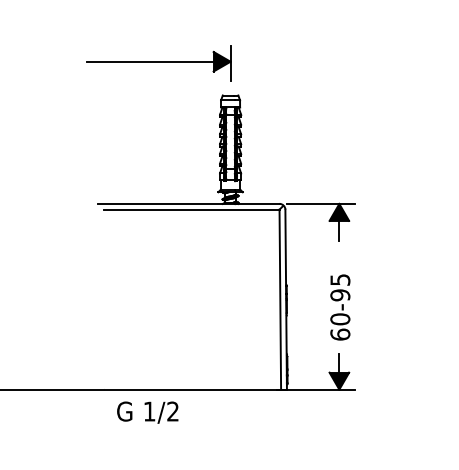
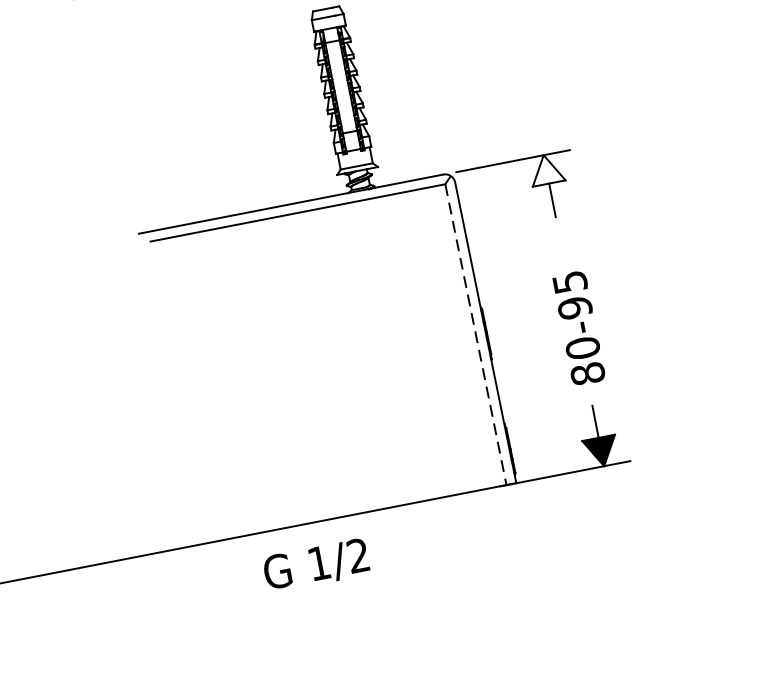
fill: (339, 211) -> (546, 167), removed
line: (280, 299) -> (476, 334), solid -> dashed
text: (340, 334) -> (588, 373), 60-95 -> 80-95
text: (147, 412) -> (315, 565), moved

